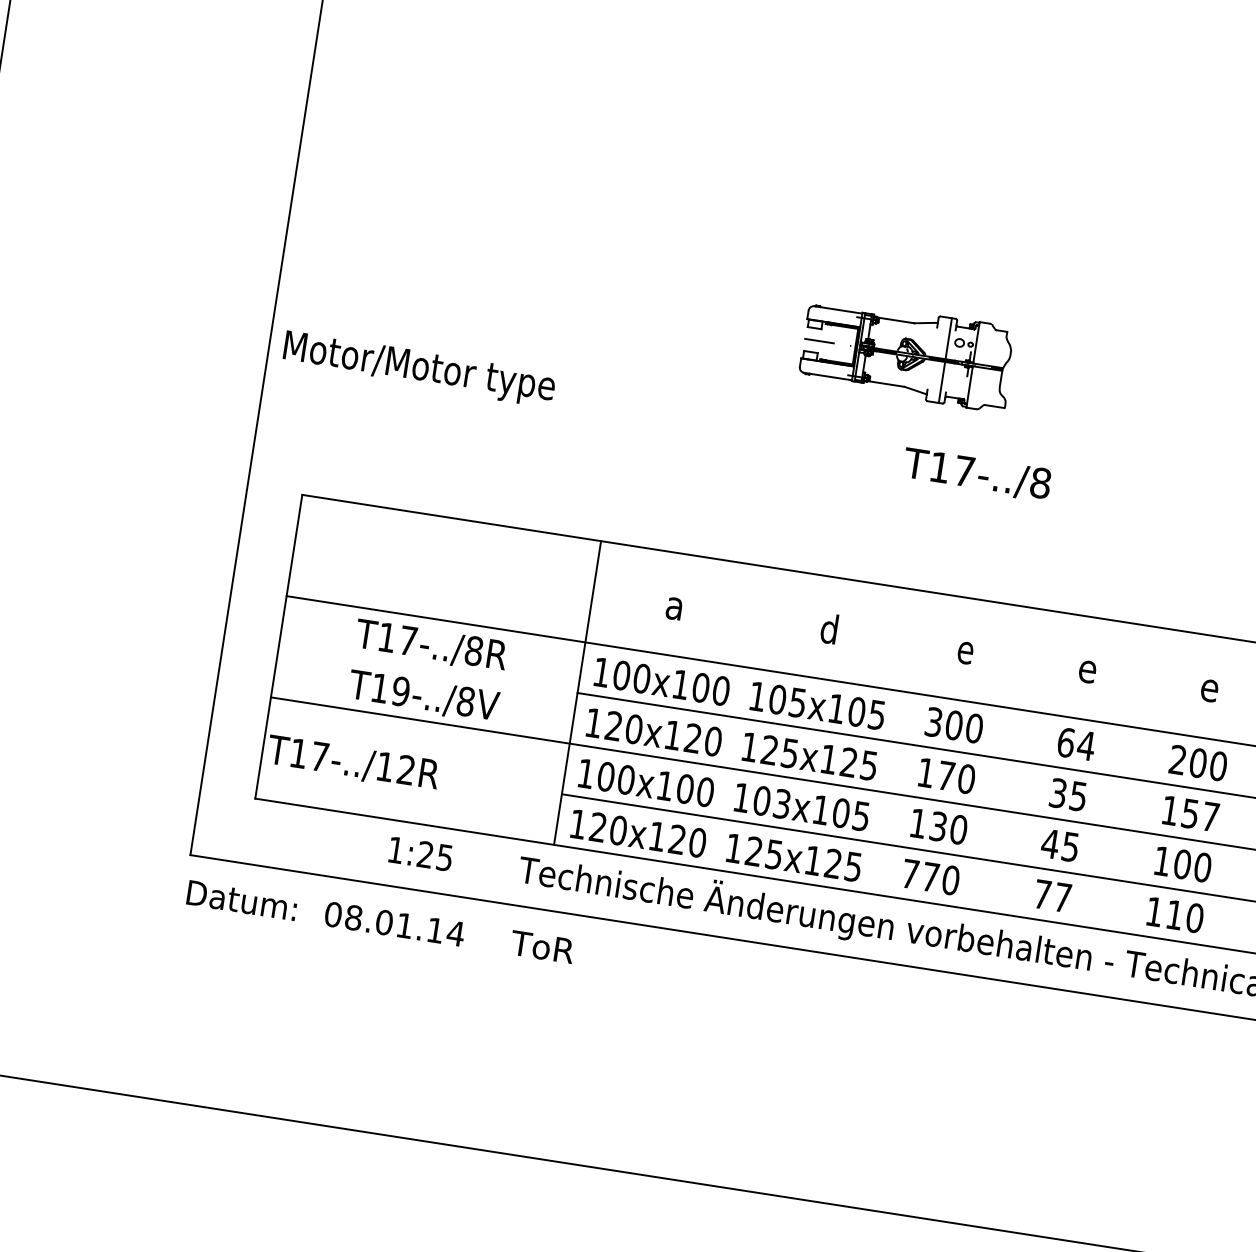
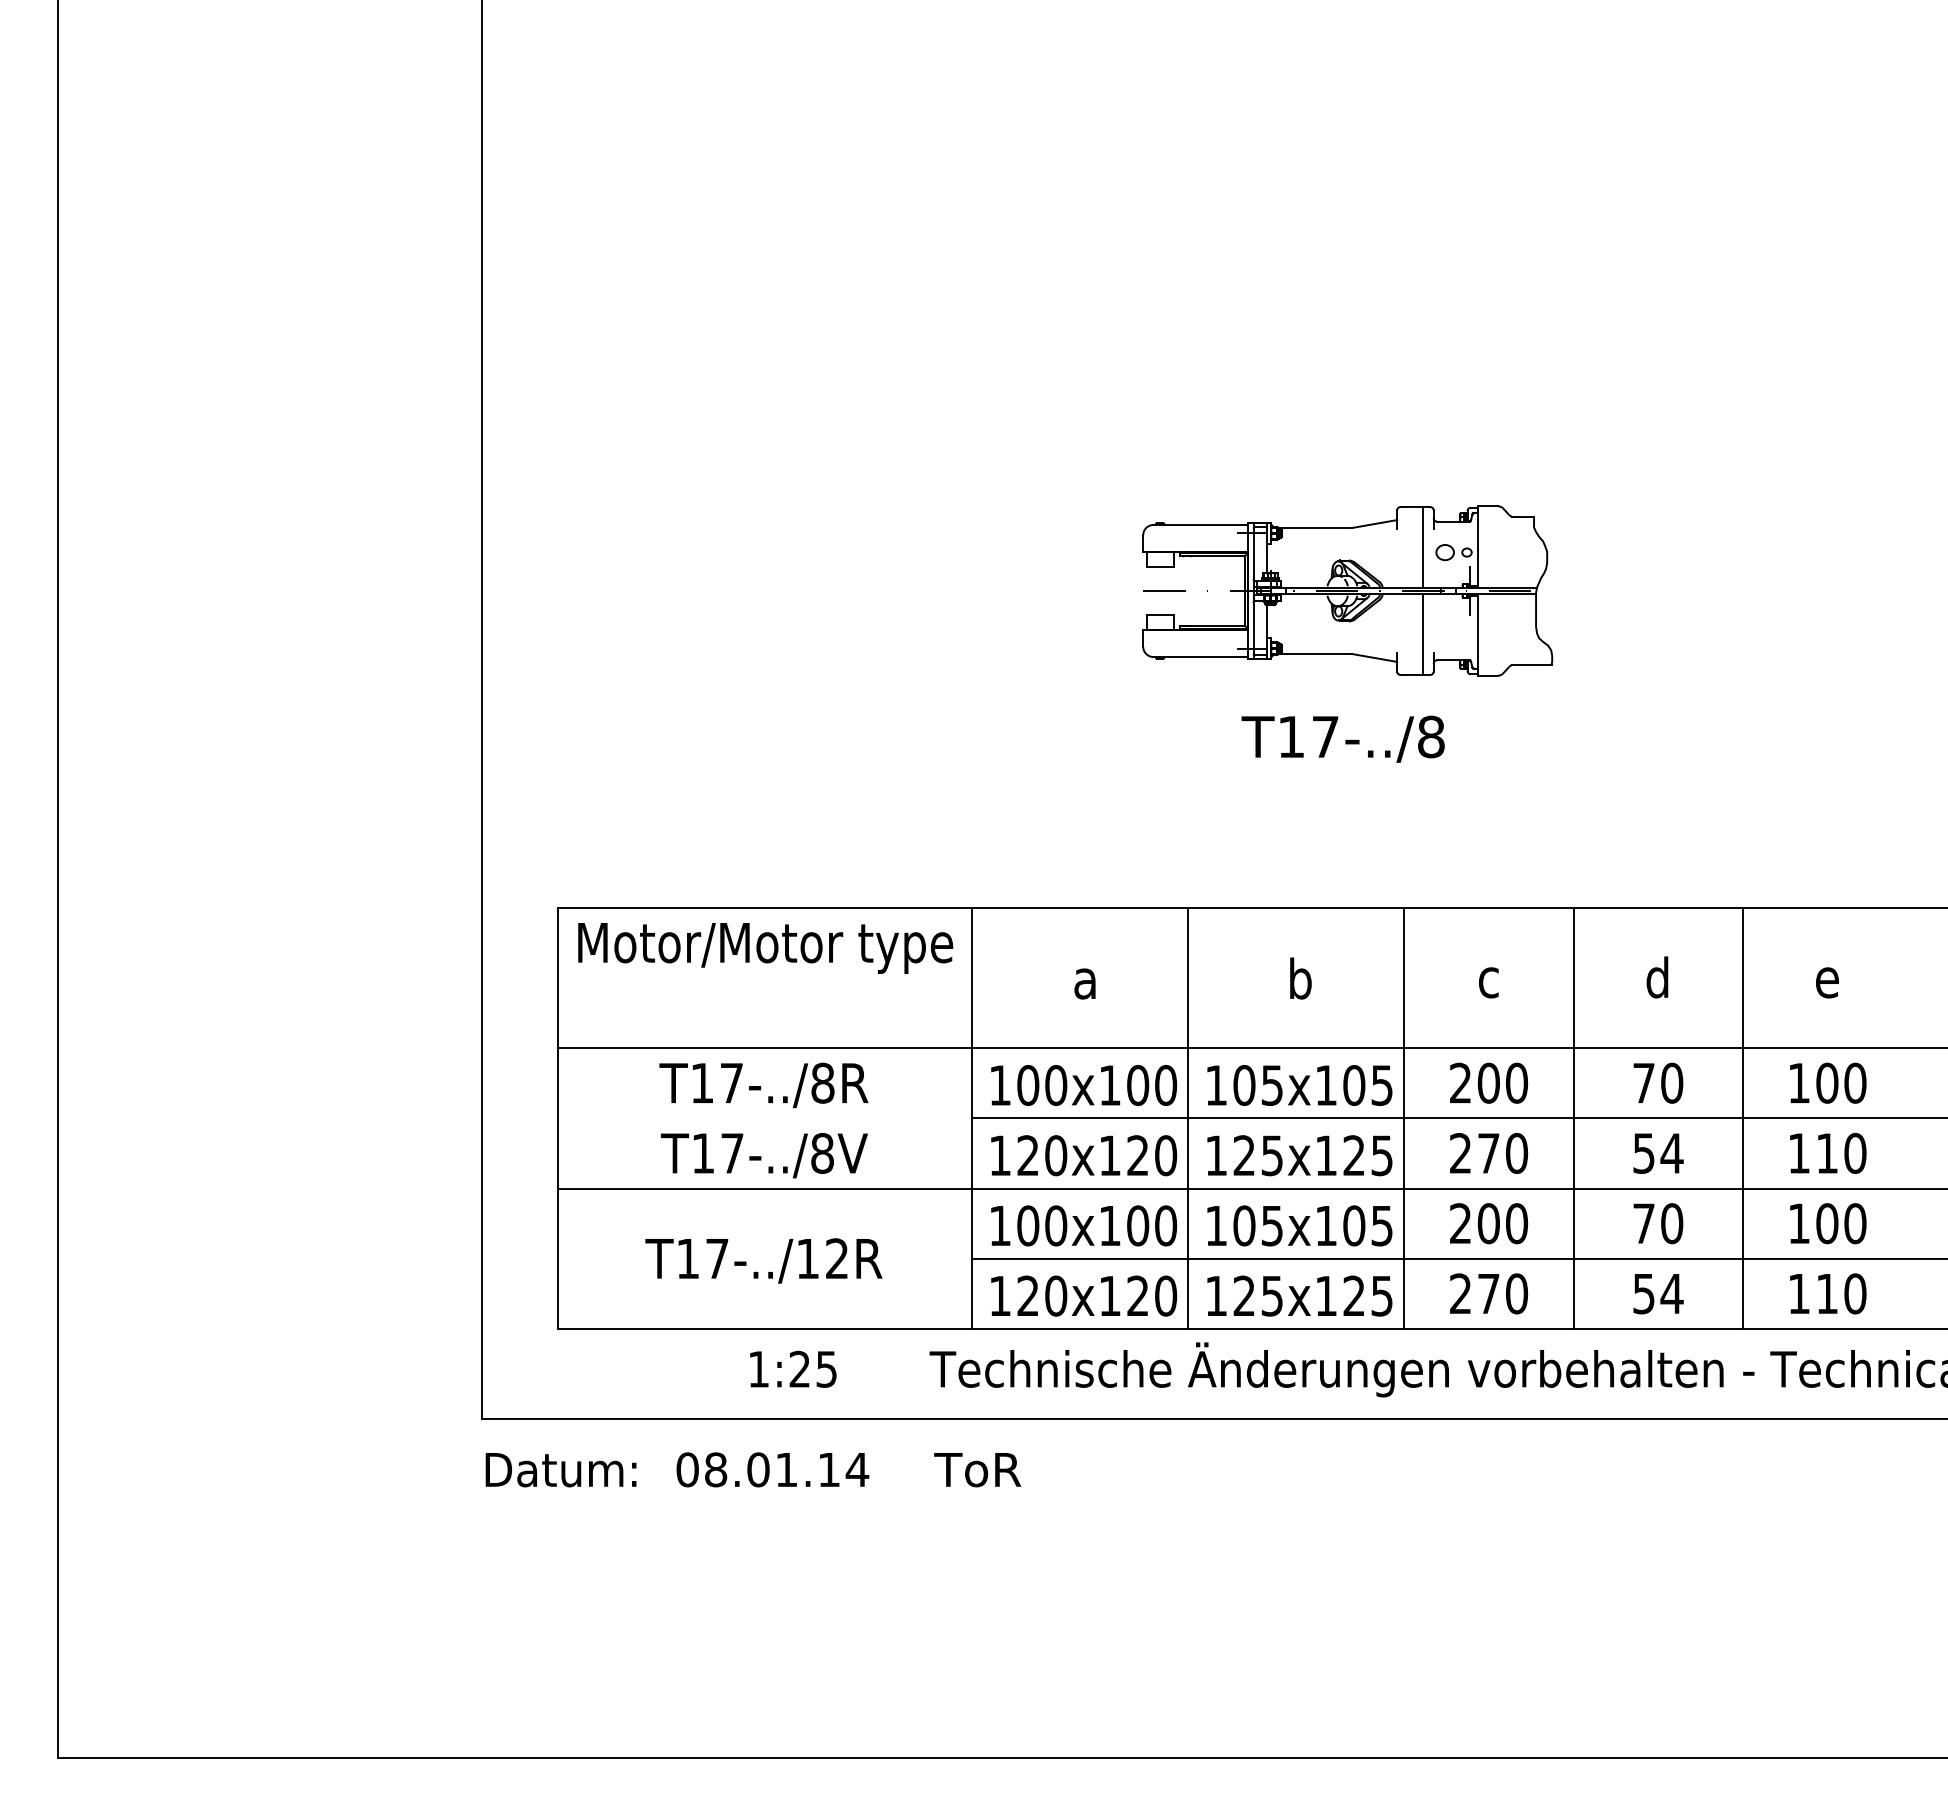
part: (907, 354) -> (1347, 590), size x1.43
text: (419, 369) -> (765, 948), moved
text: (976, 474) -> (1342, 738), moved
text: (829, 628) -> (1299, 978), d -> b
text: (965, 652) -> (1488, 982), e -> c
text: (1087, 667) -> (1657, 977), e -> d
text: (401, 691) -> (732, 1153), T19-../8V -> T17-../8V
line: (733, 716) -> (1188, 1117), added
text: (933, 722) -> (1460, 1083), 300 -> 200
line: (889, 740) -> (1404, 1117), added
text: (1076, 743) -> (1658, 1082), 64 -> 70
line: (1011, 759) -> (1573, 1117), added
text: (1177, 759) -> (1798, 1082), 200 -> 100
text: (353, 763) -> (763, 1260), moved
text: (925, 772) -> (1460, 1153), 170 -> 270
line: (1133, 778) -> (1742, 1117), added
text: (1068, 794) -> (1658, 1153), 35 -> 54
text: (782, 803) -> (1272, 1225), 103x105 -> 105x105
text: (1200, 815) -> (1841, 1153), 157 -> 110
text: (928, 824) -> (1474, 1223), 130 -> 200
text: (1060, 845) -> (1657, 1223), 45 -> 70
text: (910, 873) -> (1460, 1293), 770 -> 270
text: (1052, 896) -> (1658, 1294), 77 -> 54

